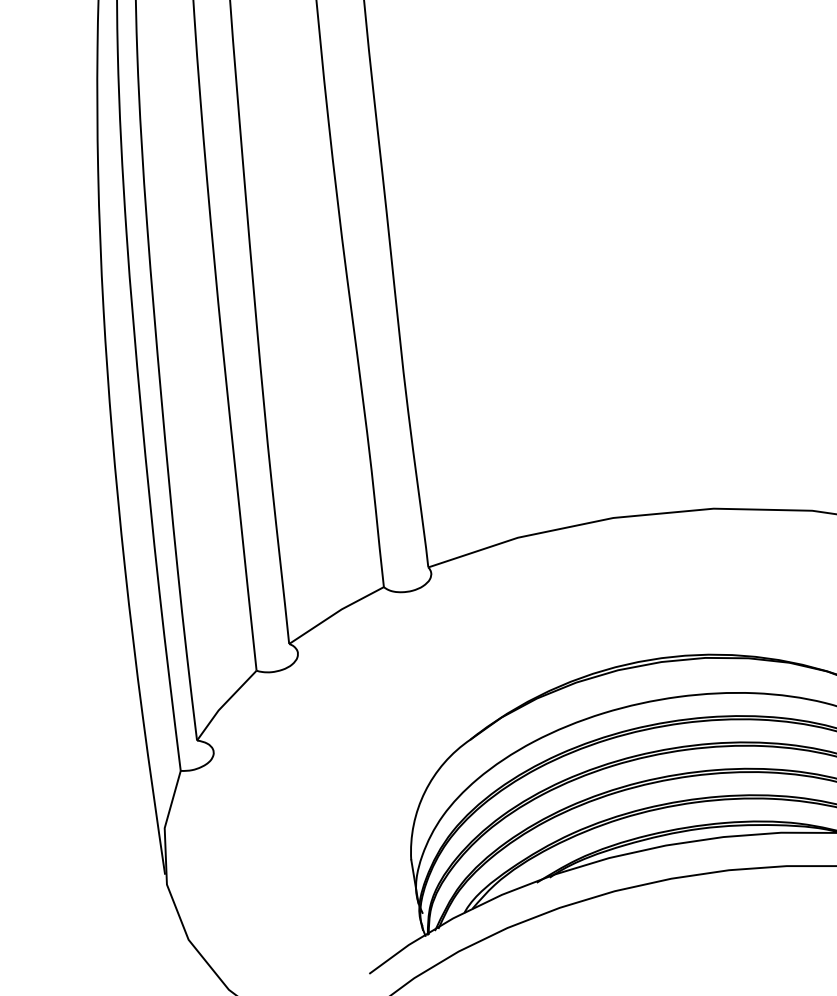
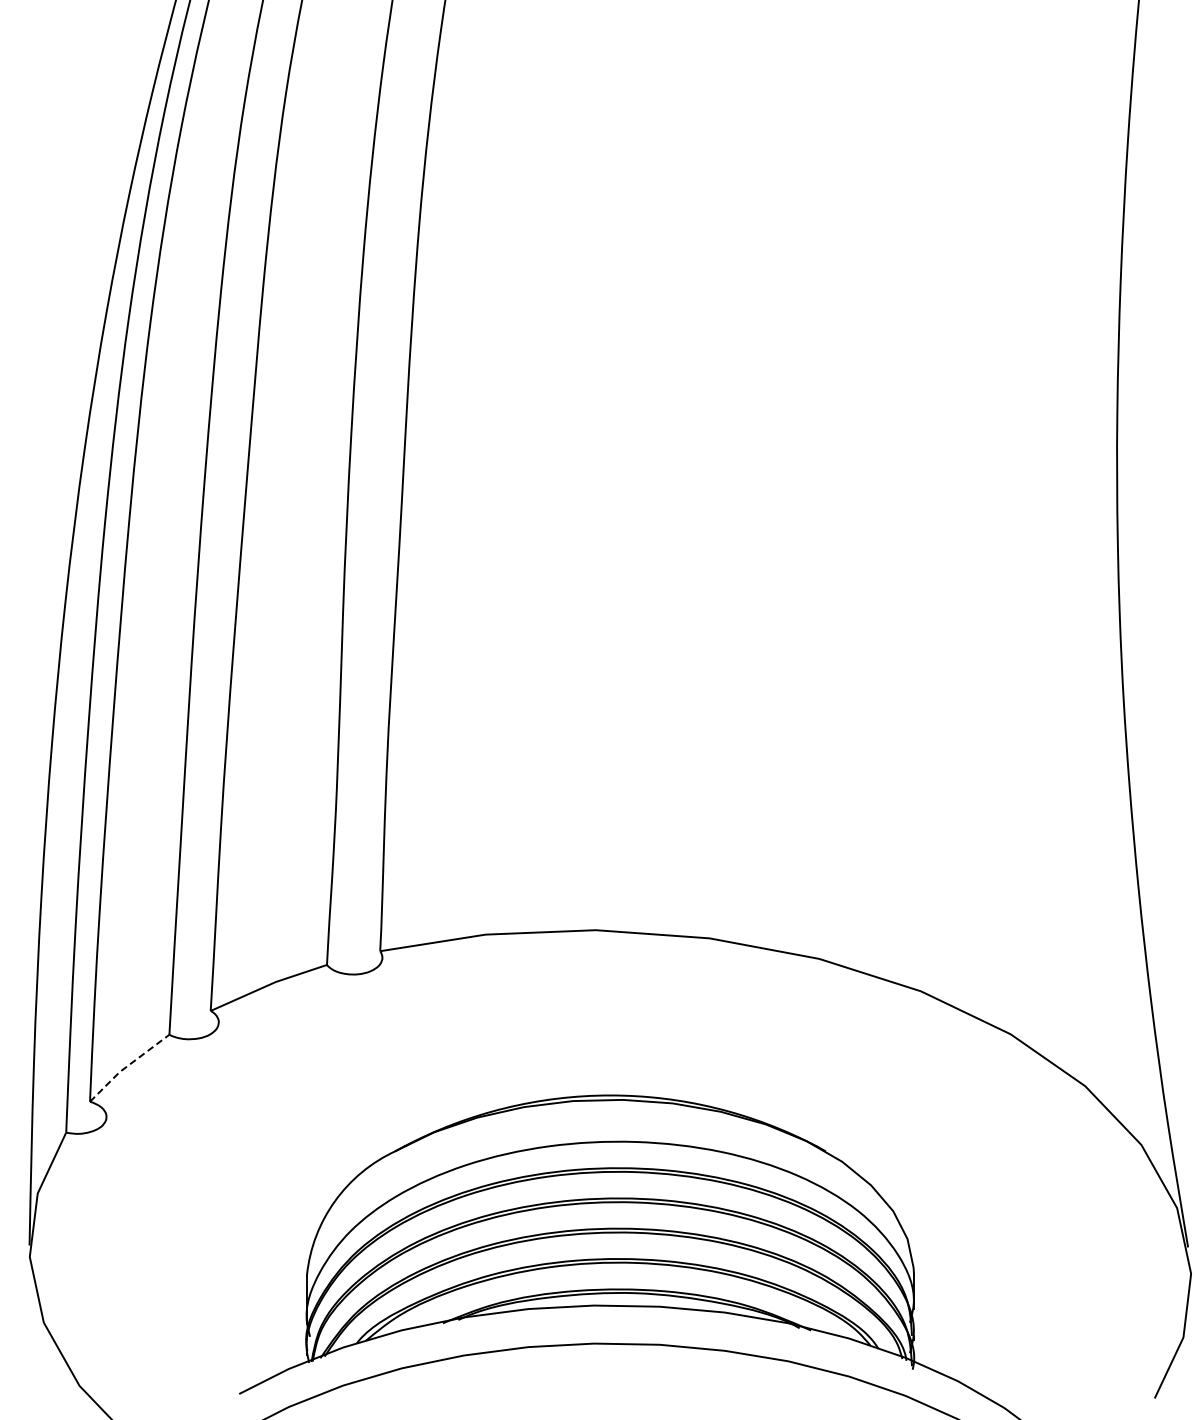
line: (224, 704) -> (127, 1066), solid -> dashed

